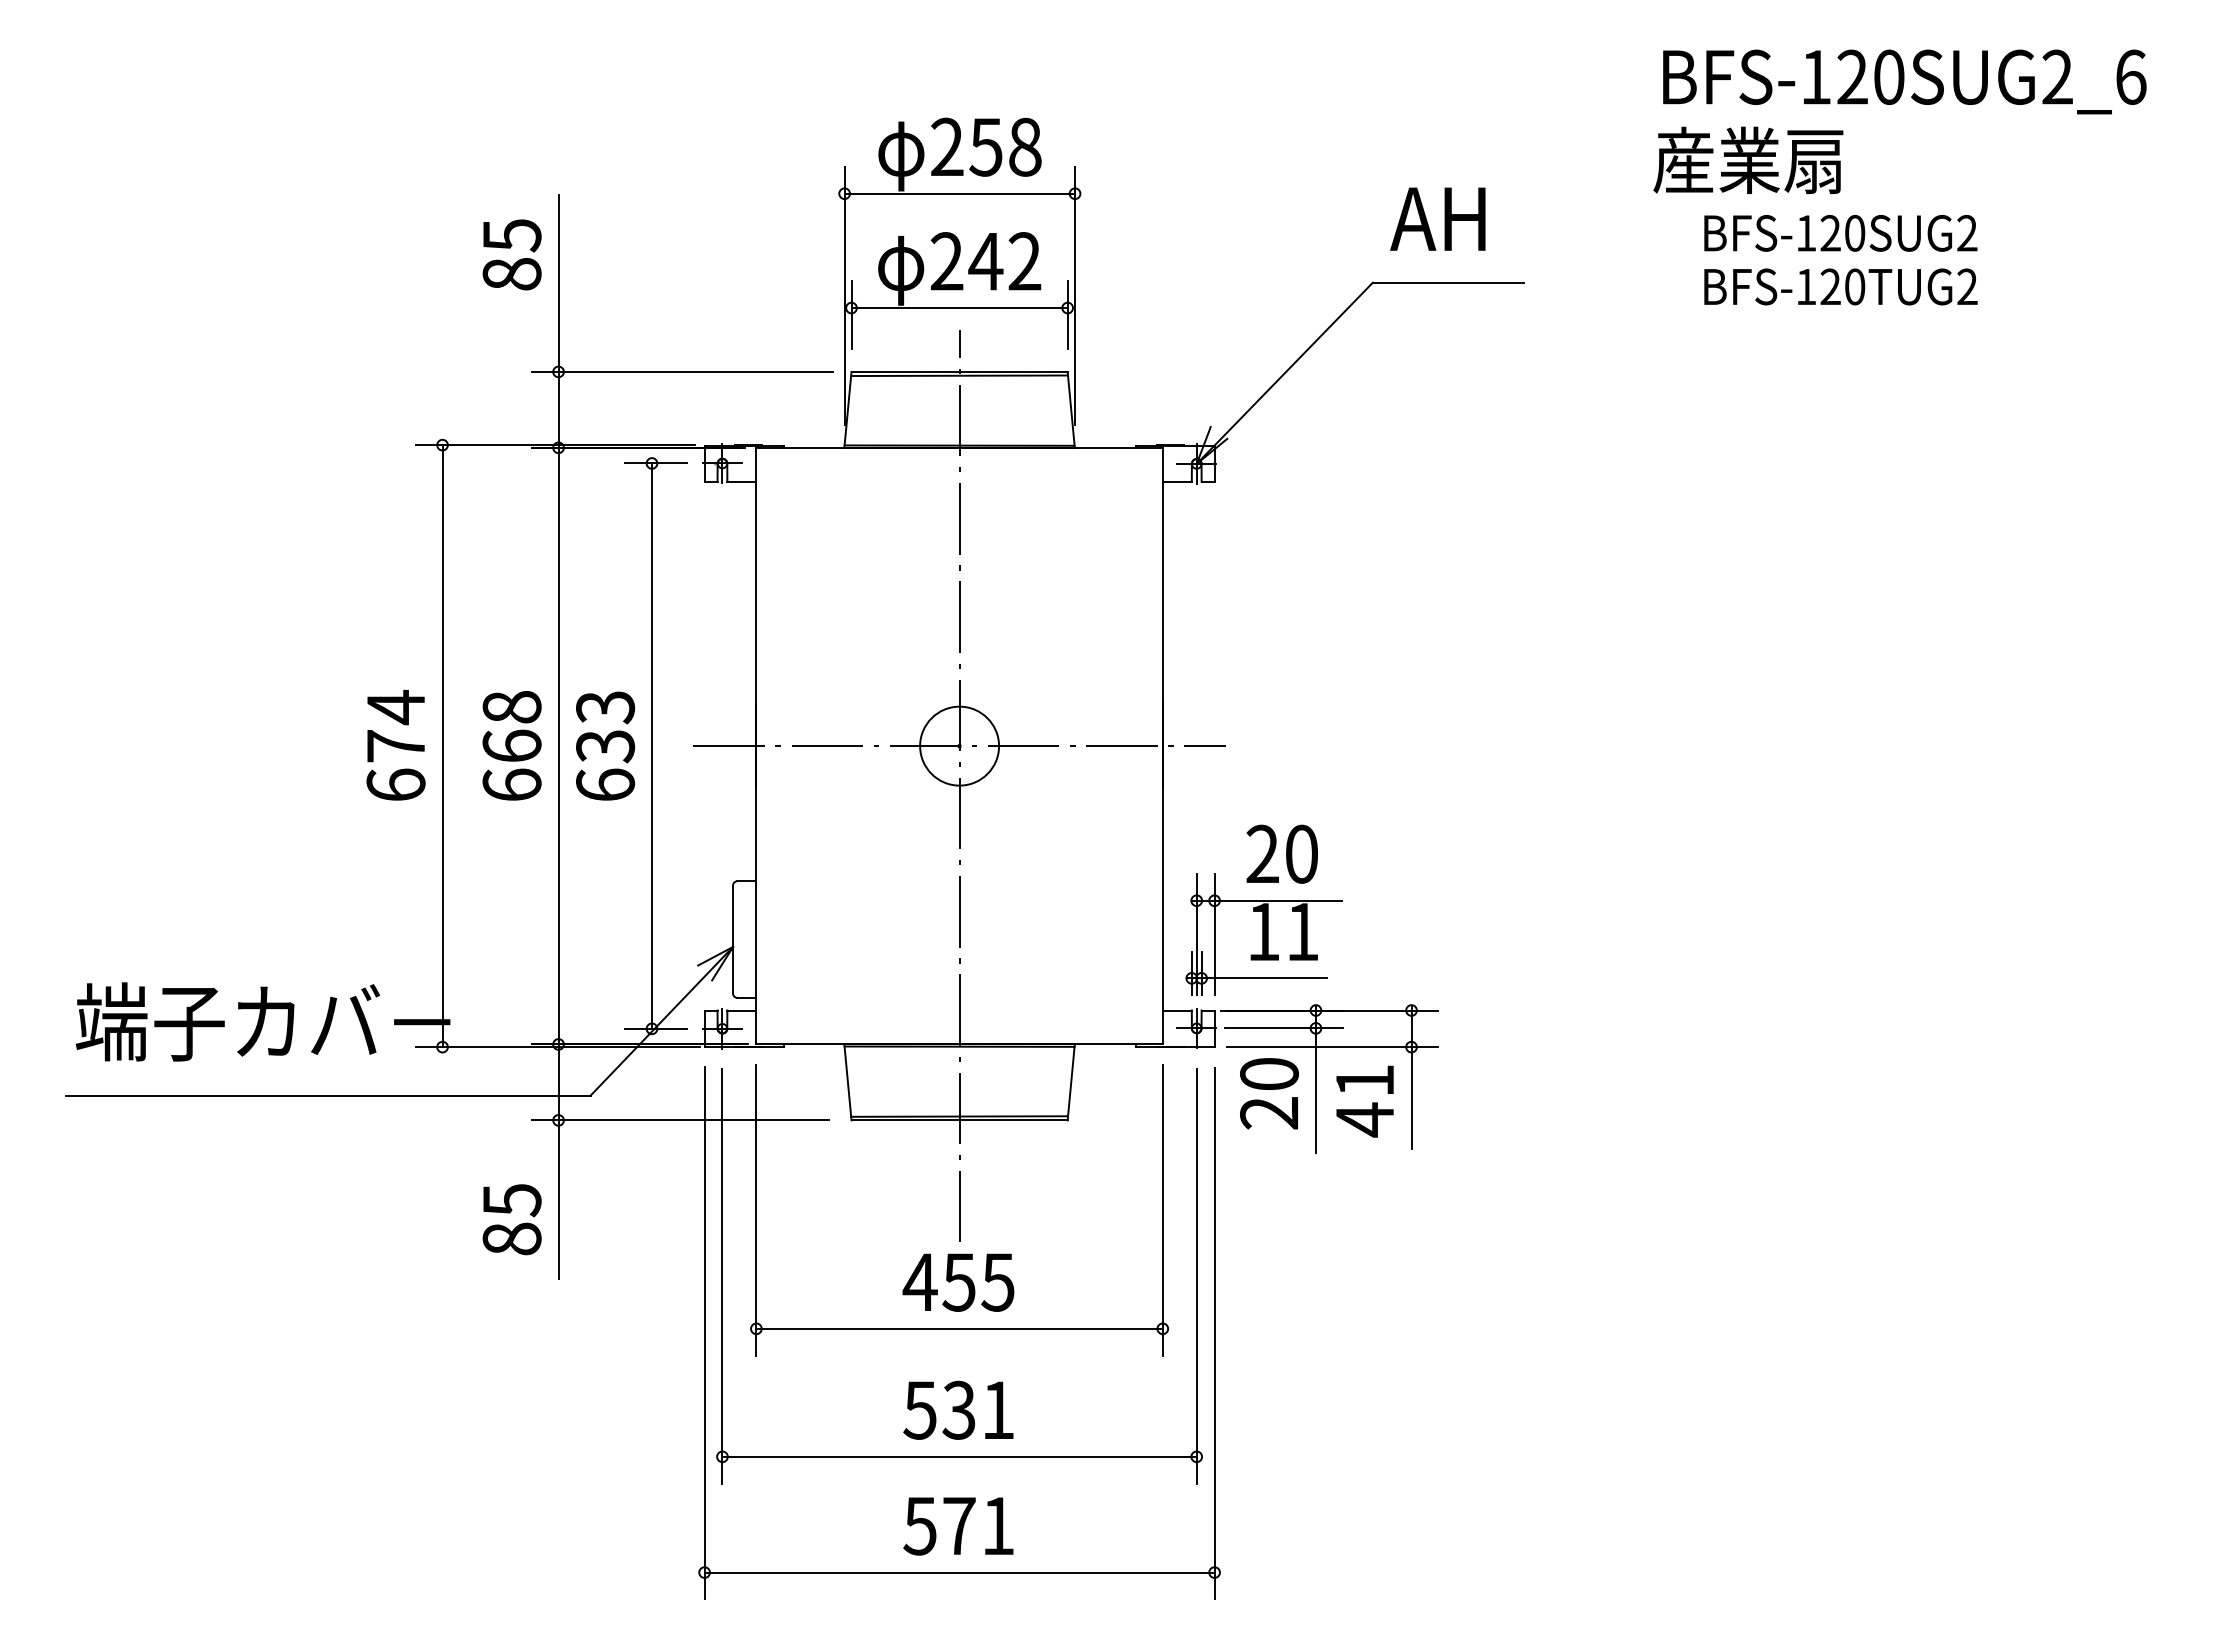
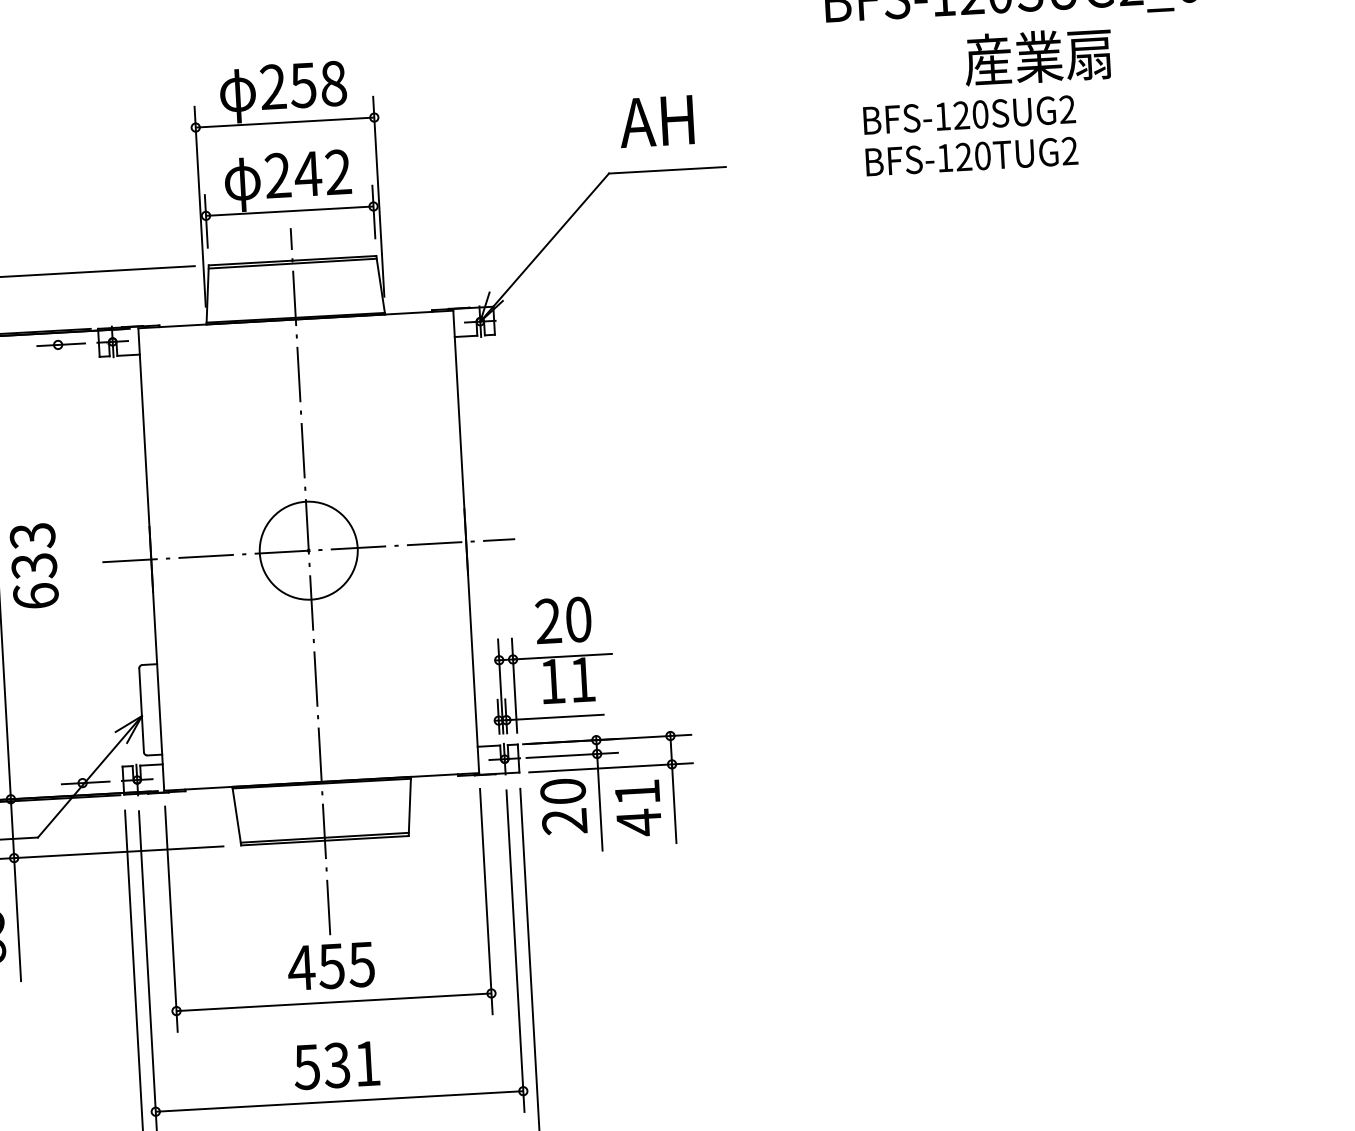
text: (1748, 159) -> (1038, 56), moved
circle: (959, 745) -> (308, 550), size x1.6
line: (651, 746) -> (70, 564), removed

